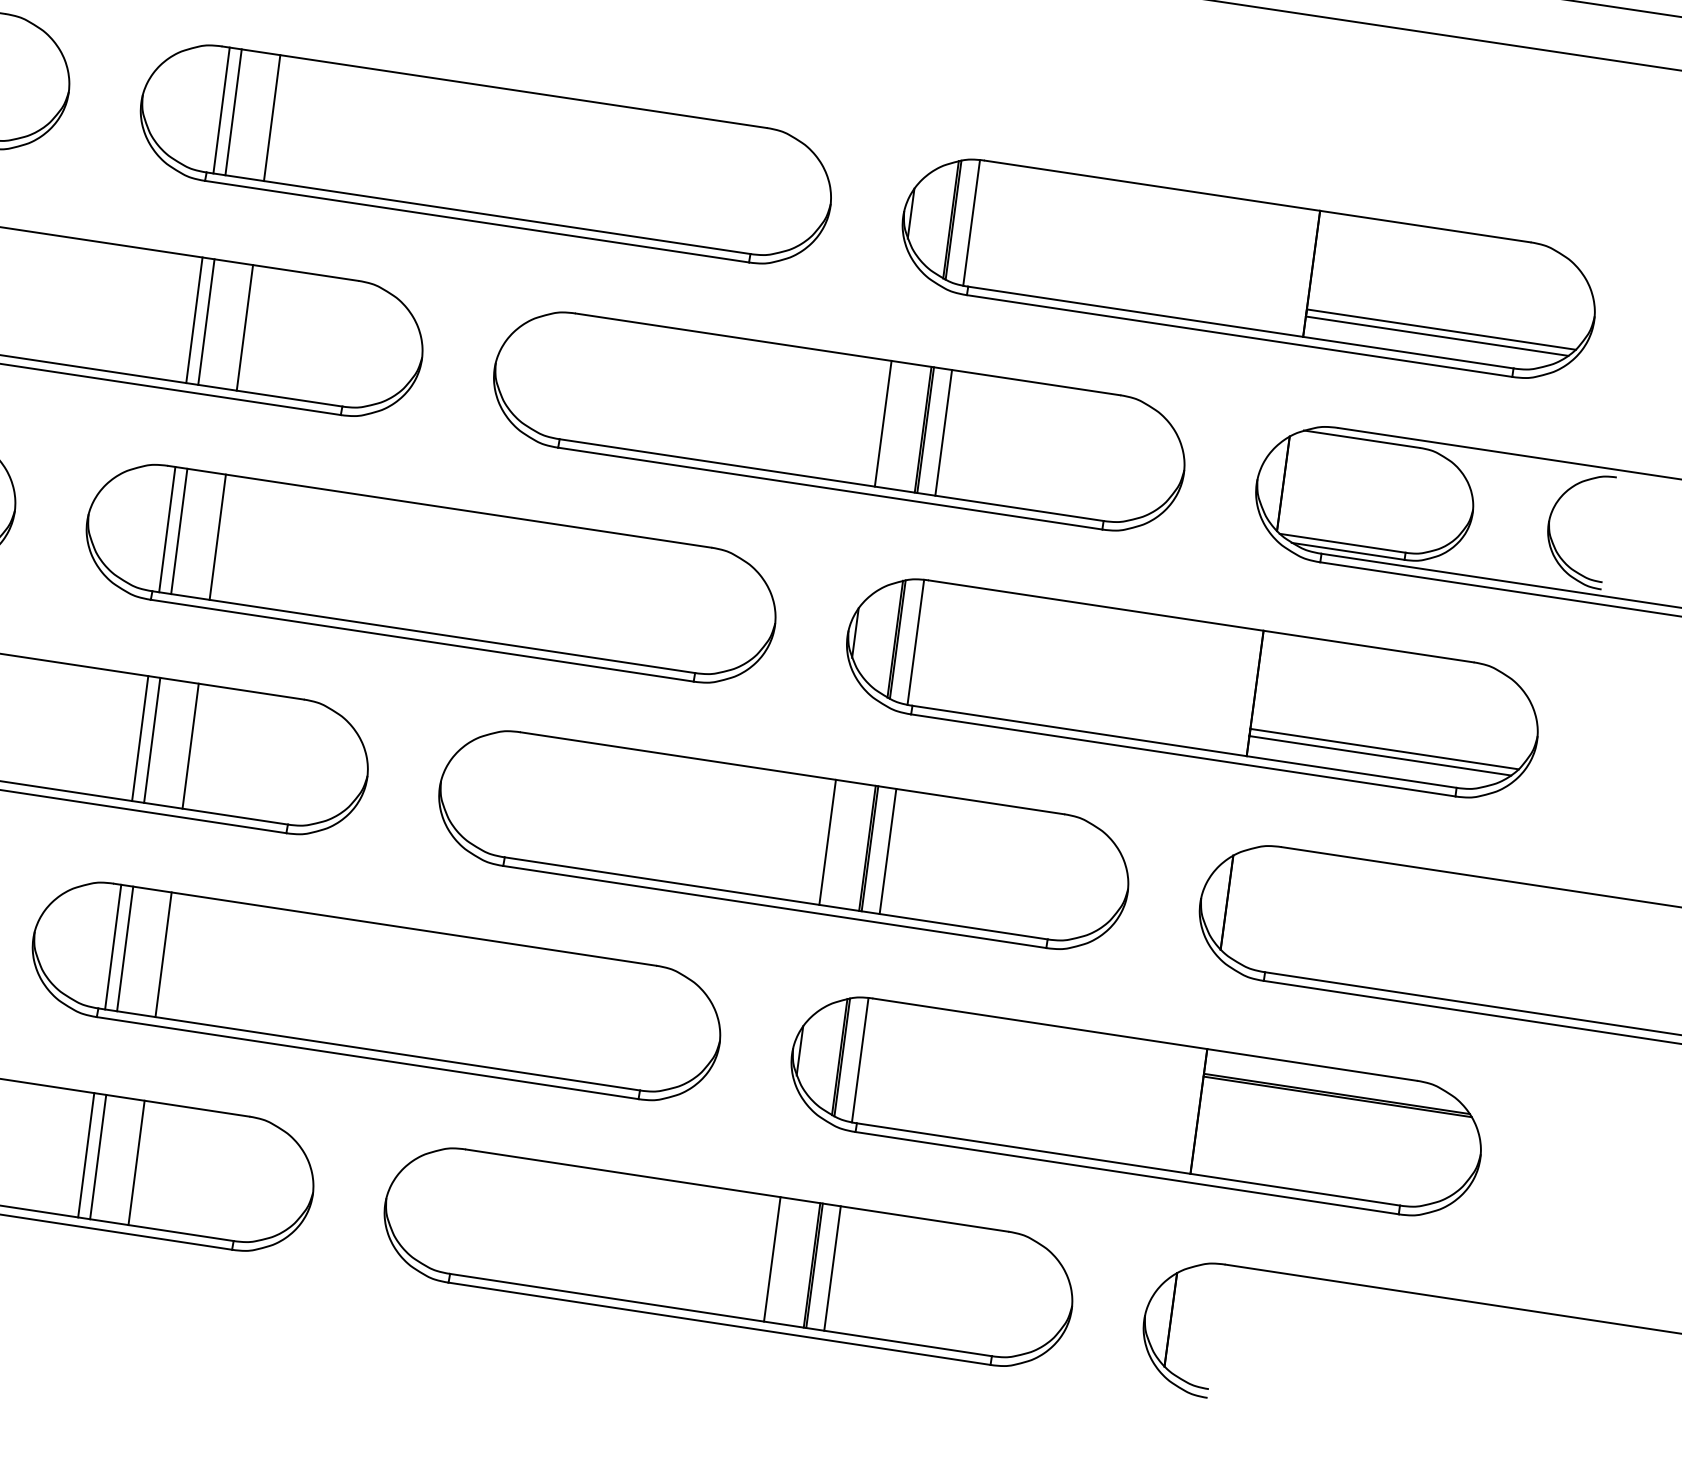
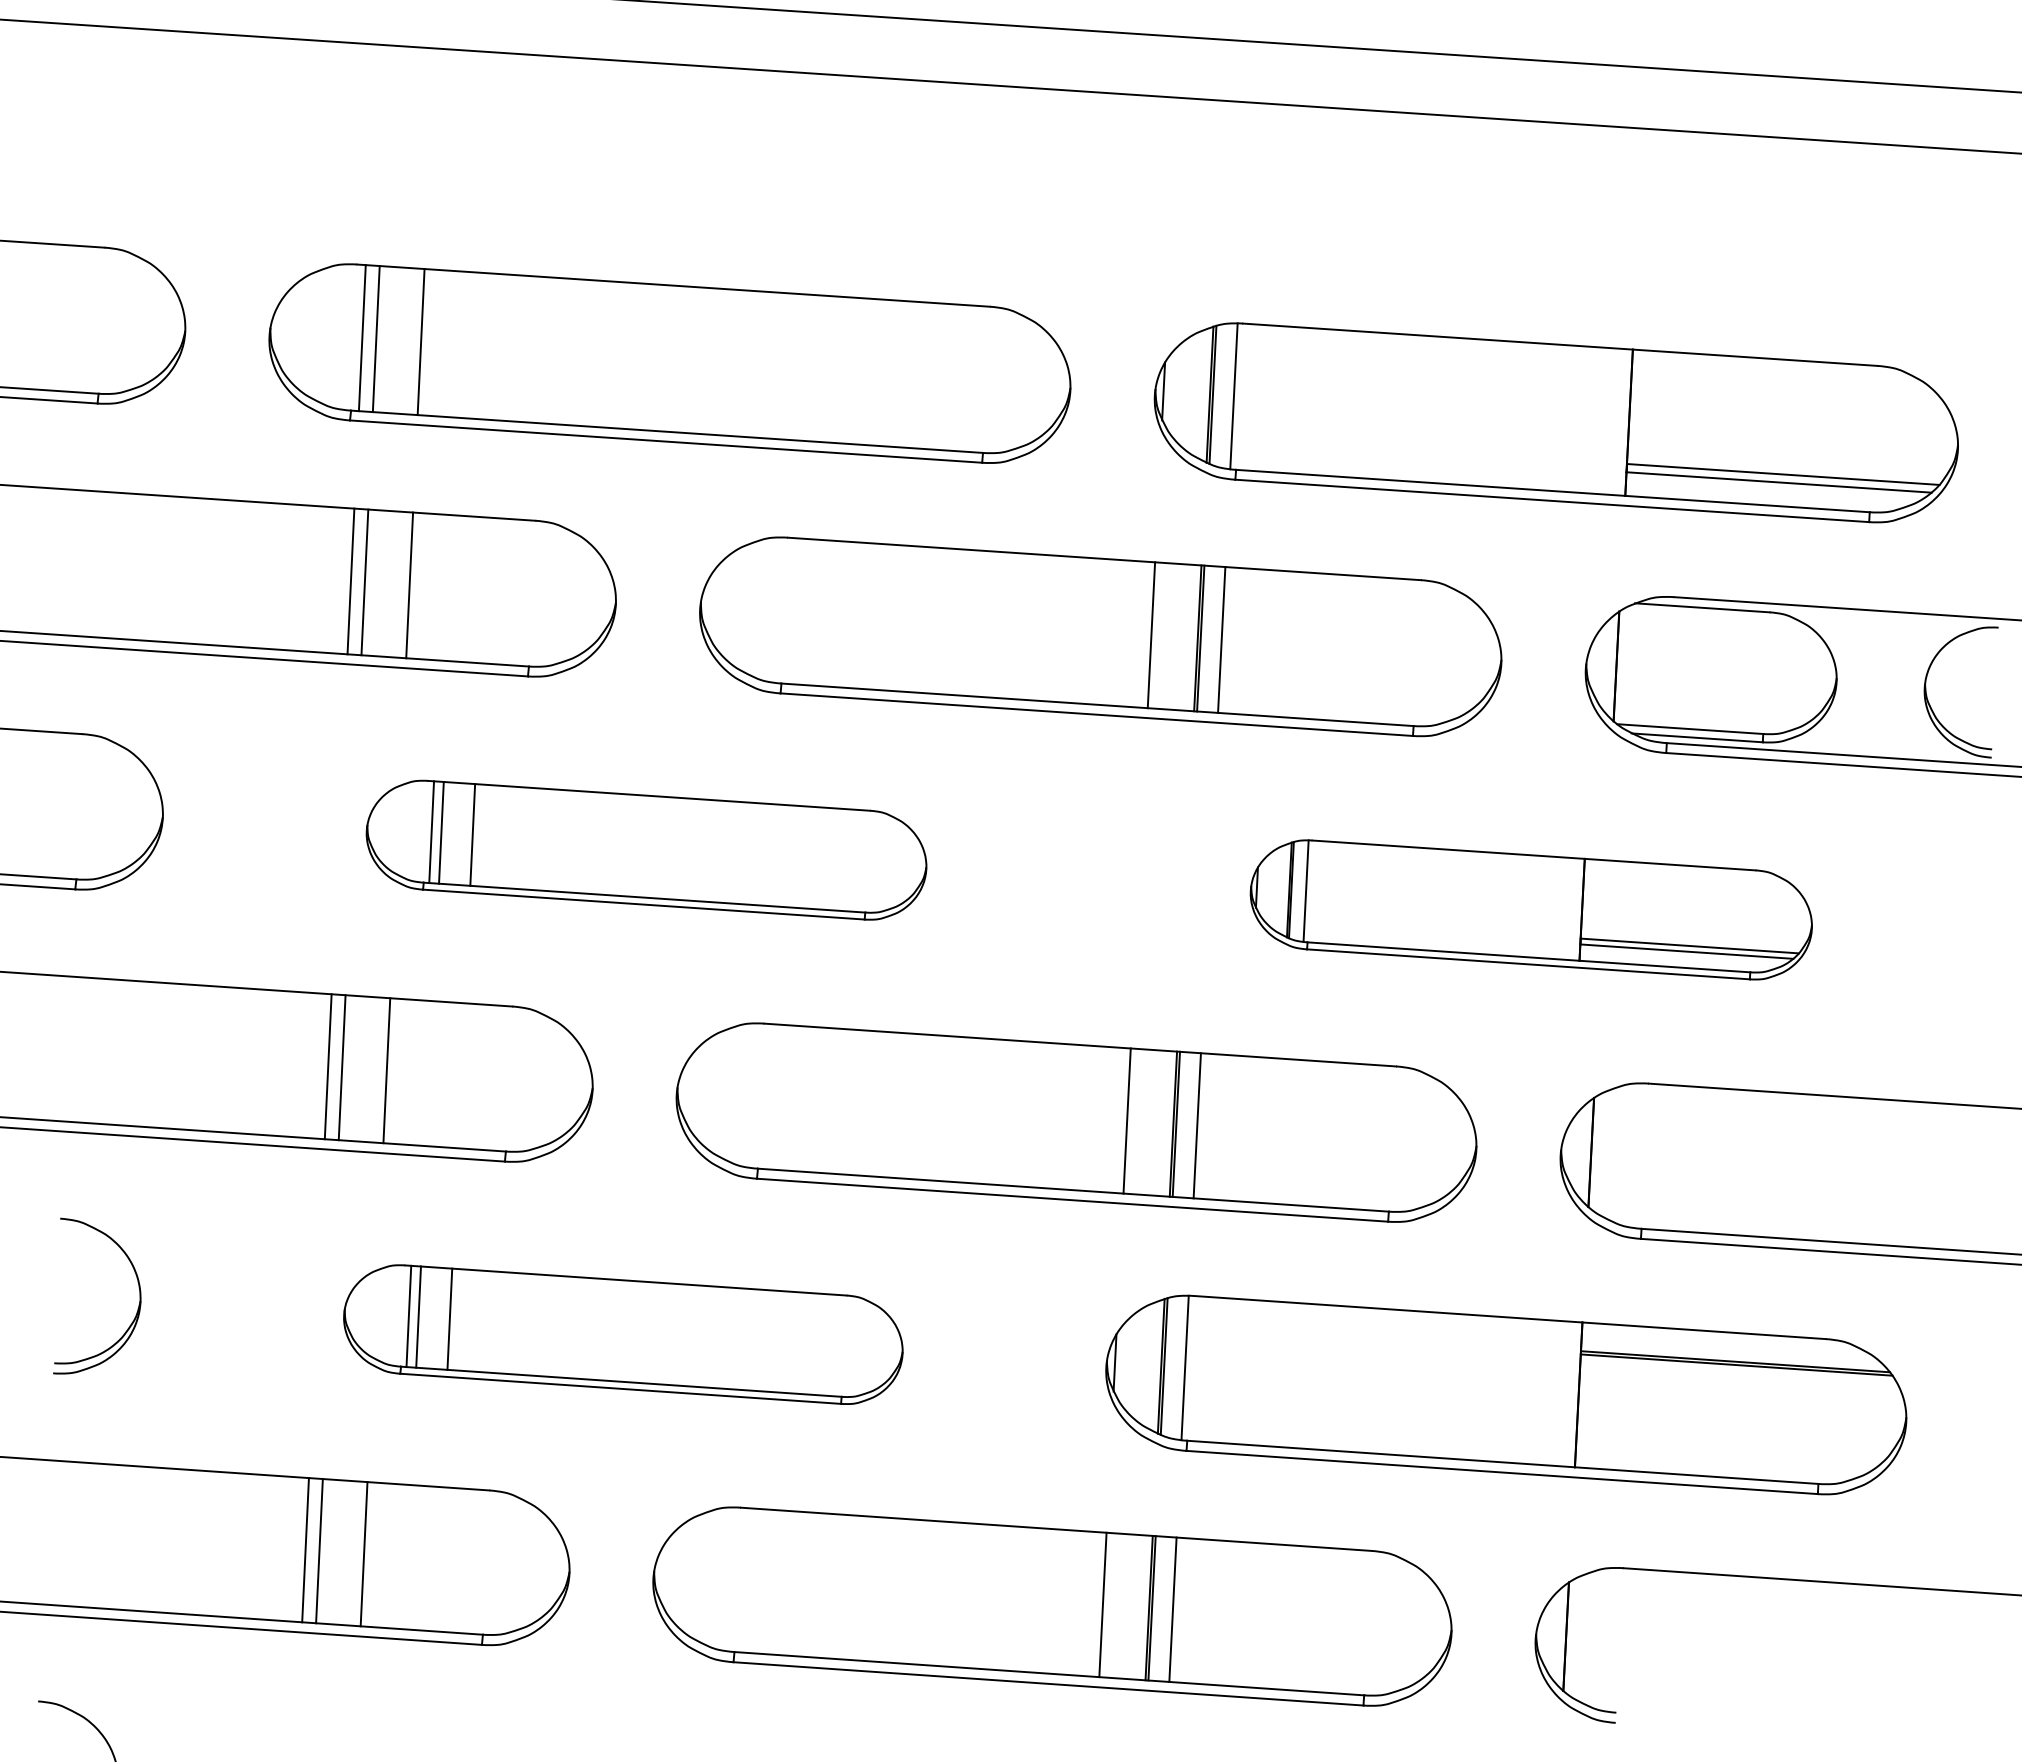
part: (431, 574) -> (646, 850), size x0.7
part: (1192, 688) -> (1531, 909), size x0.7
part: (376, 991) -> (623, 1334), size x0.7

